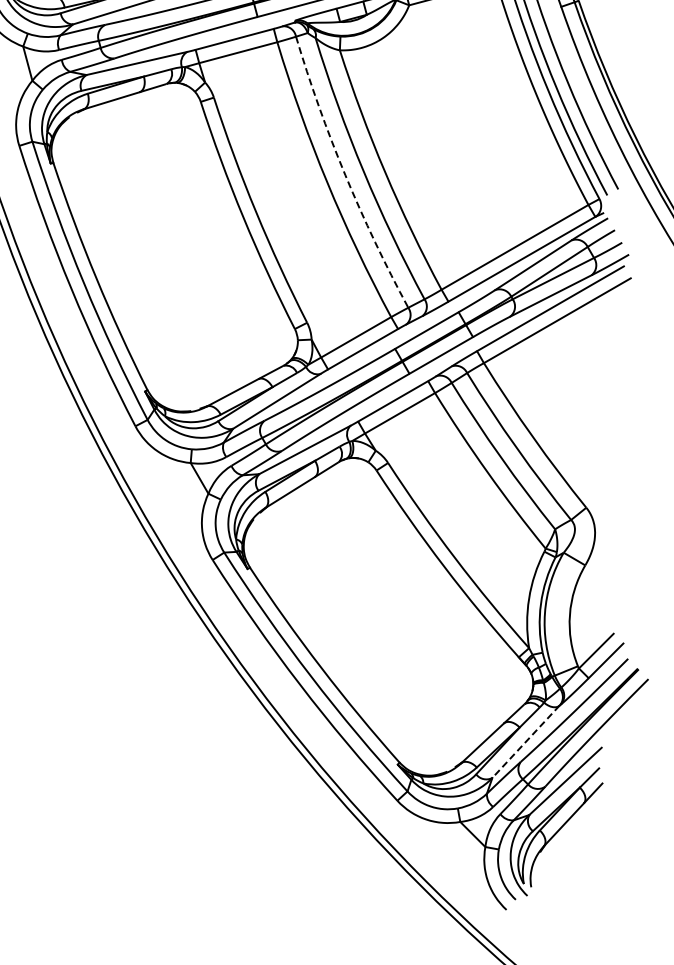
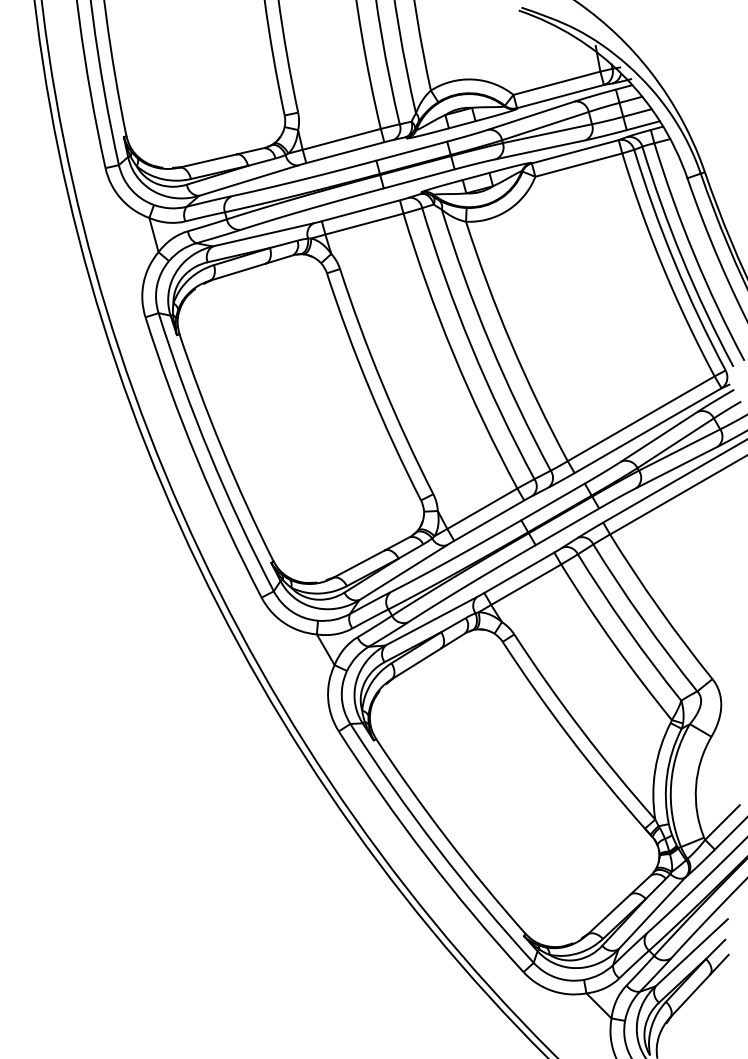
arc: (345, 175) -> (471, 346), dashed -> solid
line: (525, 742) -> (651, 913), dashed -> solid

